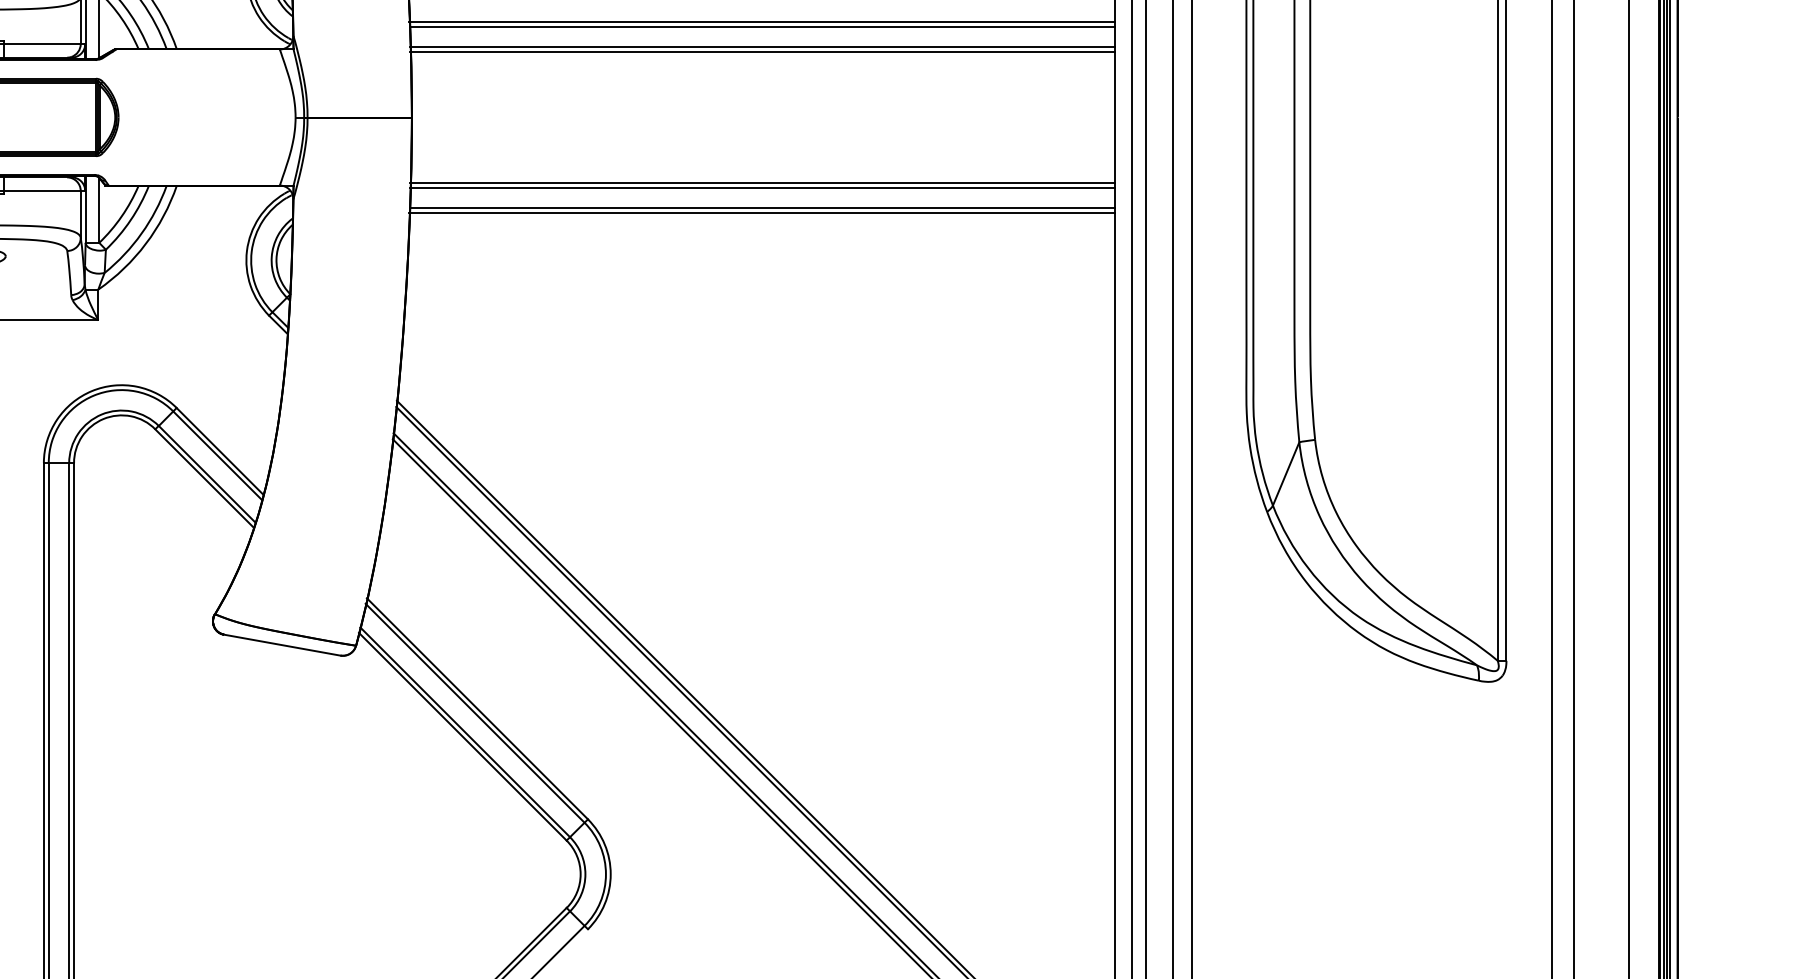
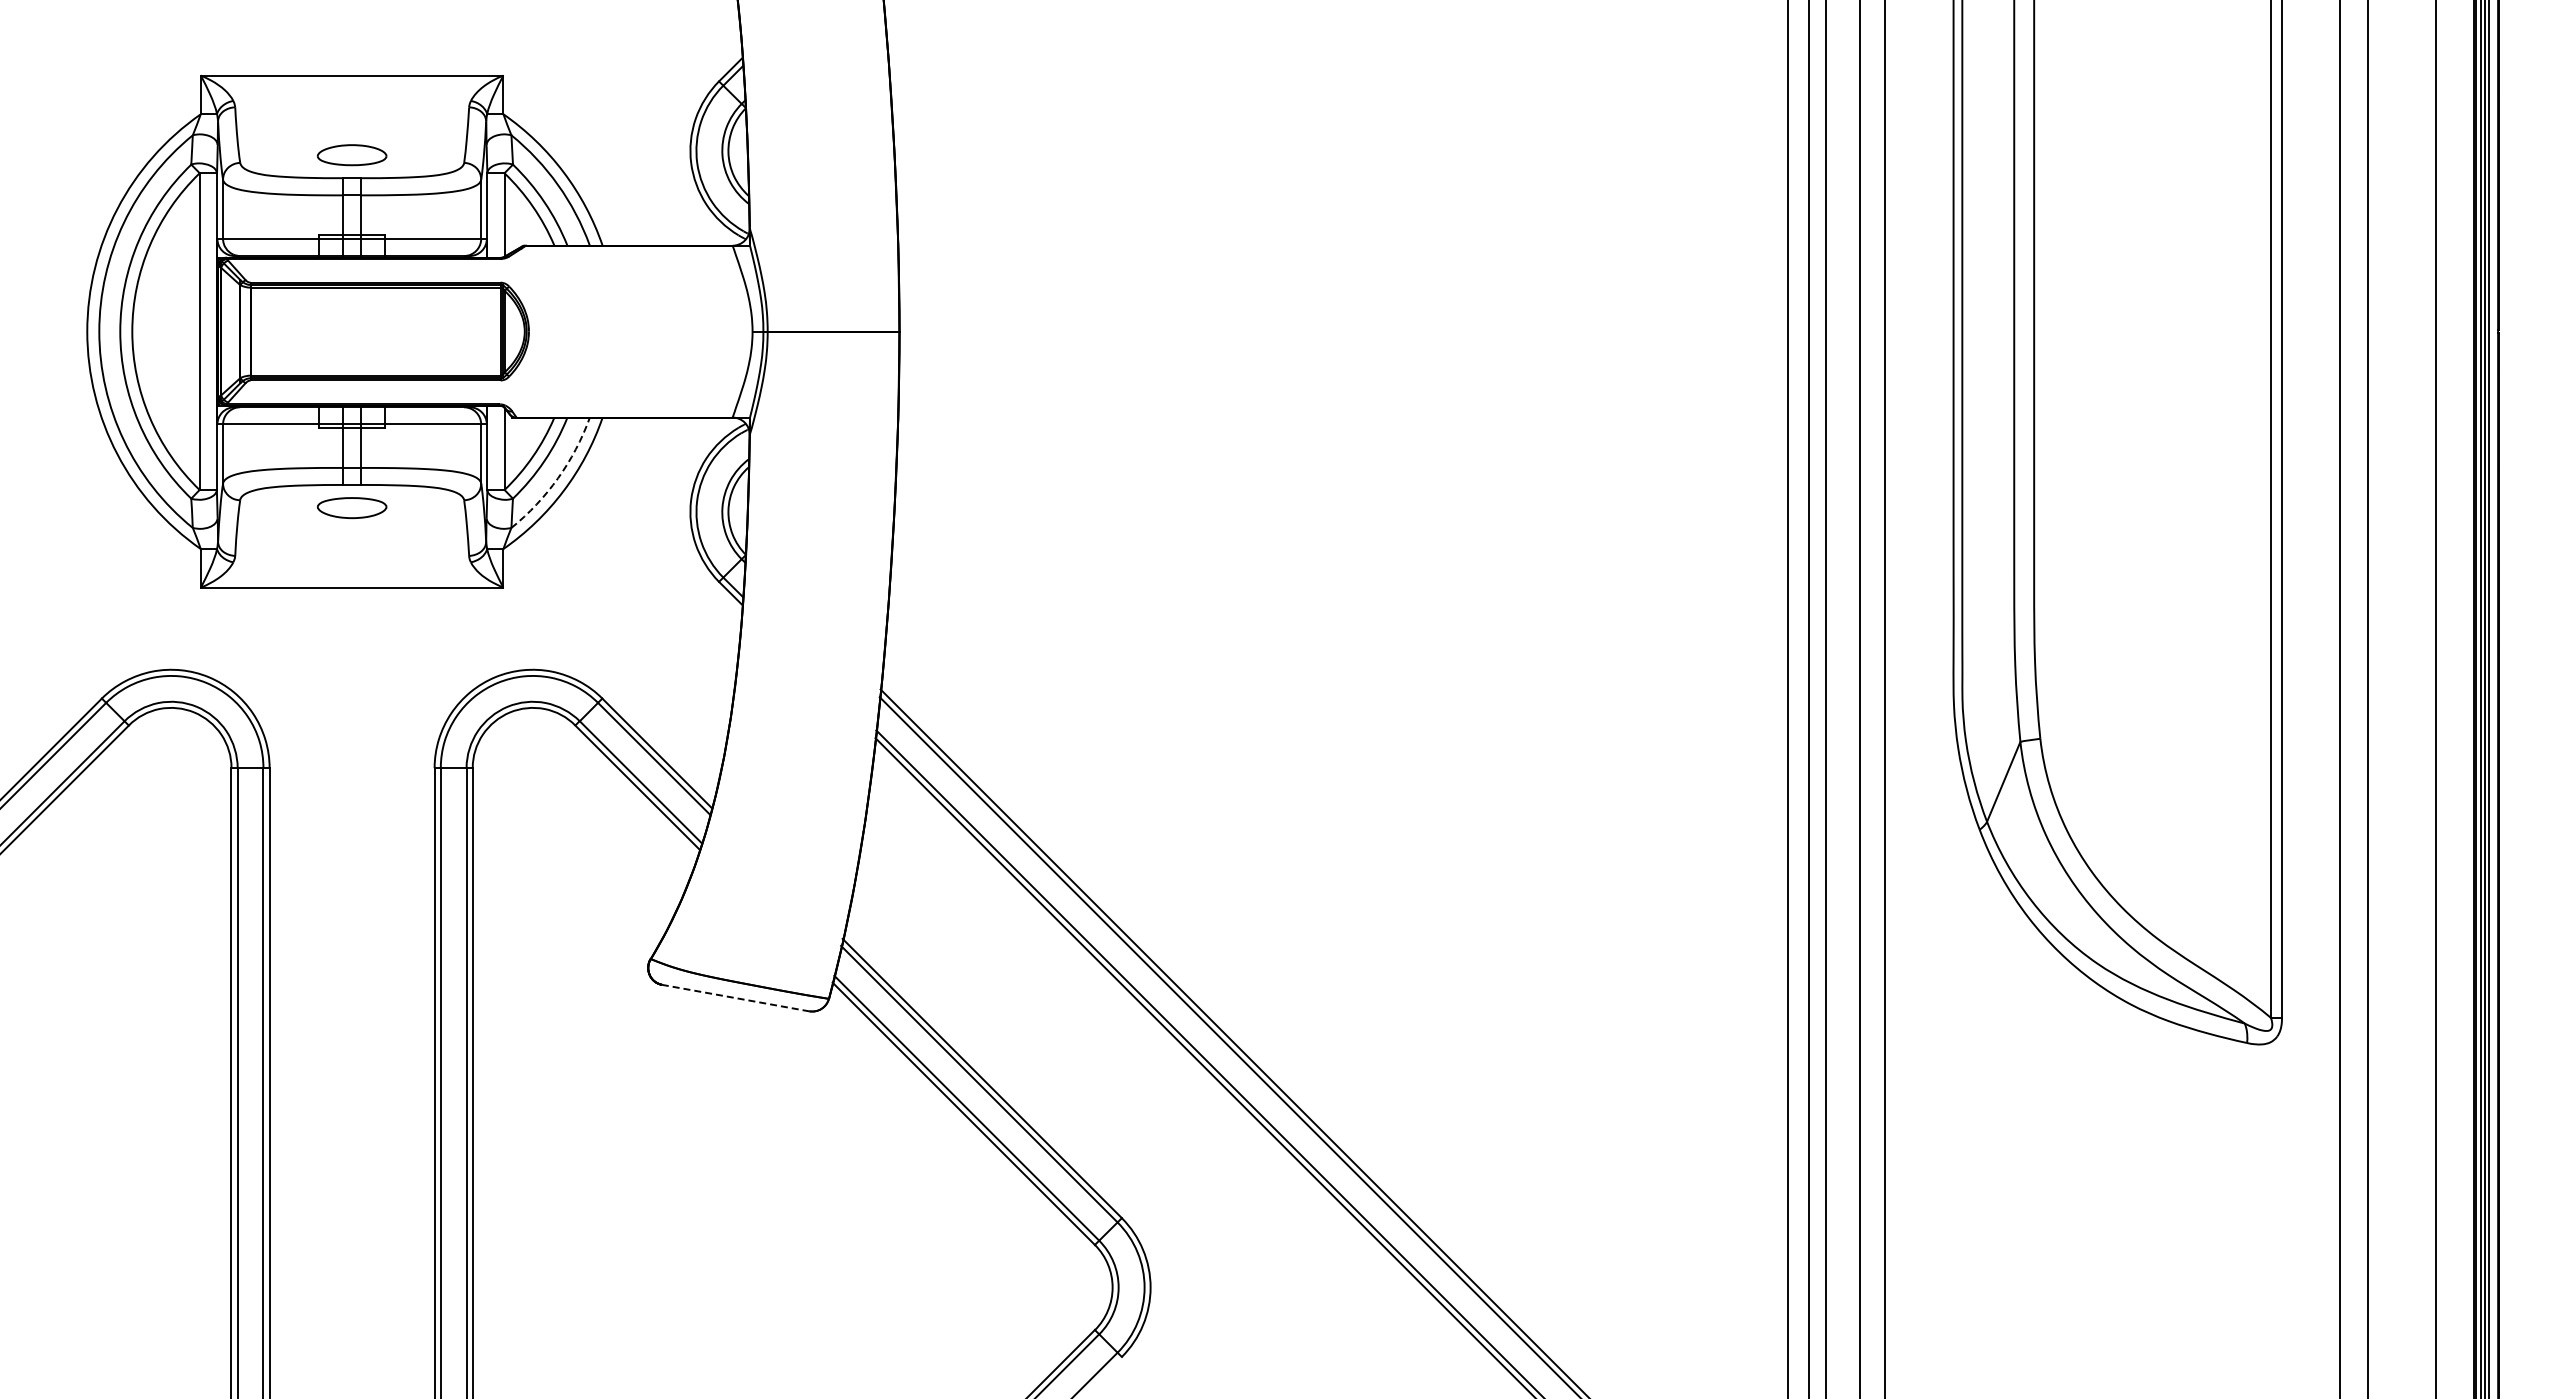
line: (761, 22) -> (1341, 211), removed
line: (761, 27) -> (1341, 217), removed
line: (762, 46) -> (1342, 242), removed
line: (762, 51) -> (1342, 248), removed
line: (762, 183) -> (1342, 414), removed
line: (762, 187) -> (1342, 420), removed
line: (761, 208) -> (1341, 446), removed
line: (761, 213) -> (1341, 452), removed
arc: (141, 233) -> (558, 478), solid -> dashed
line: (282, 645) -> (735, 998), solid -> dashed

